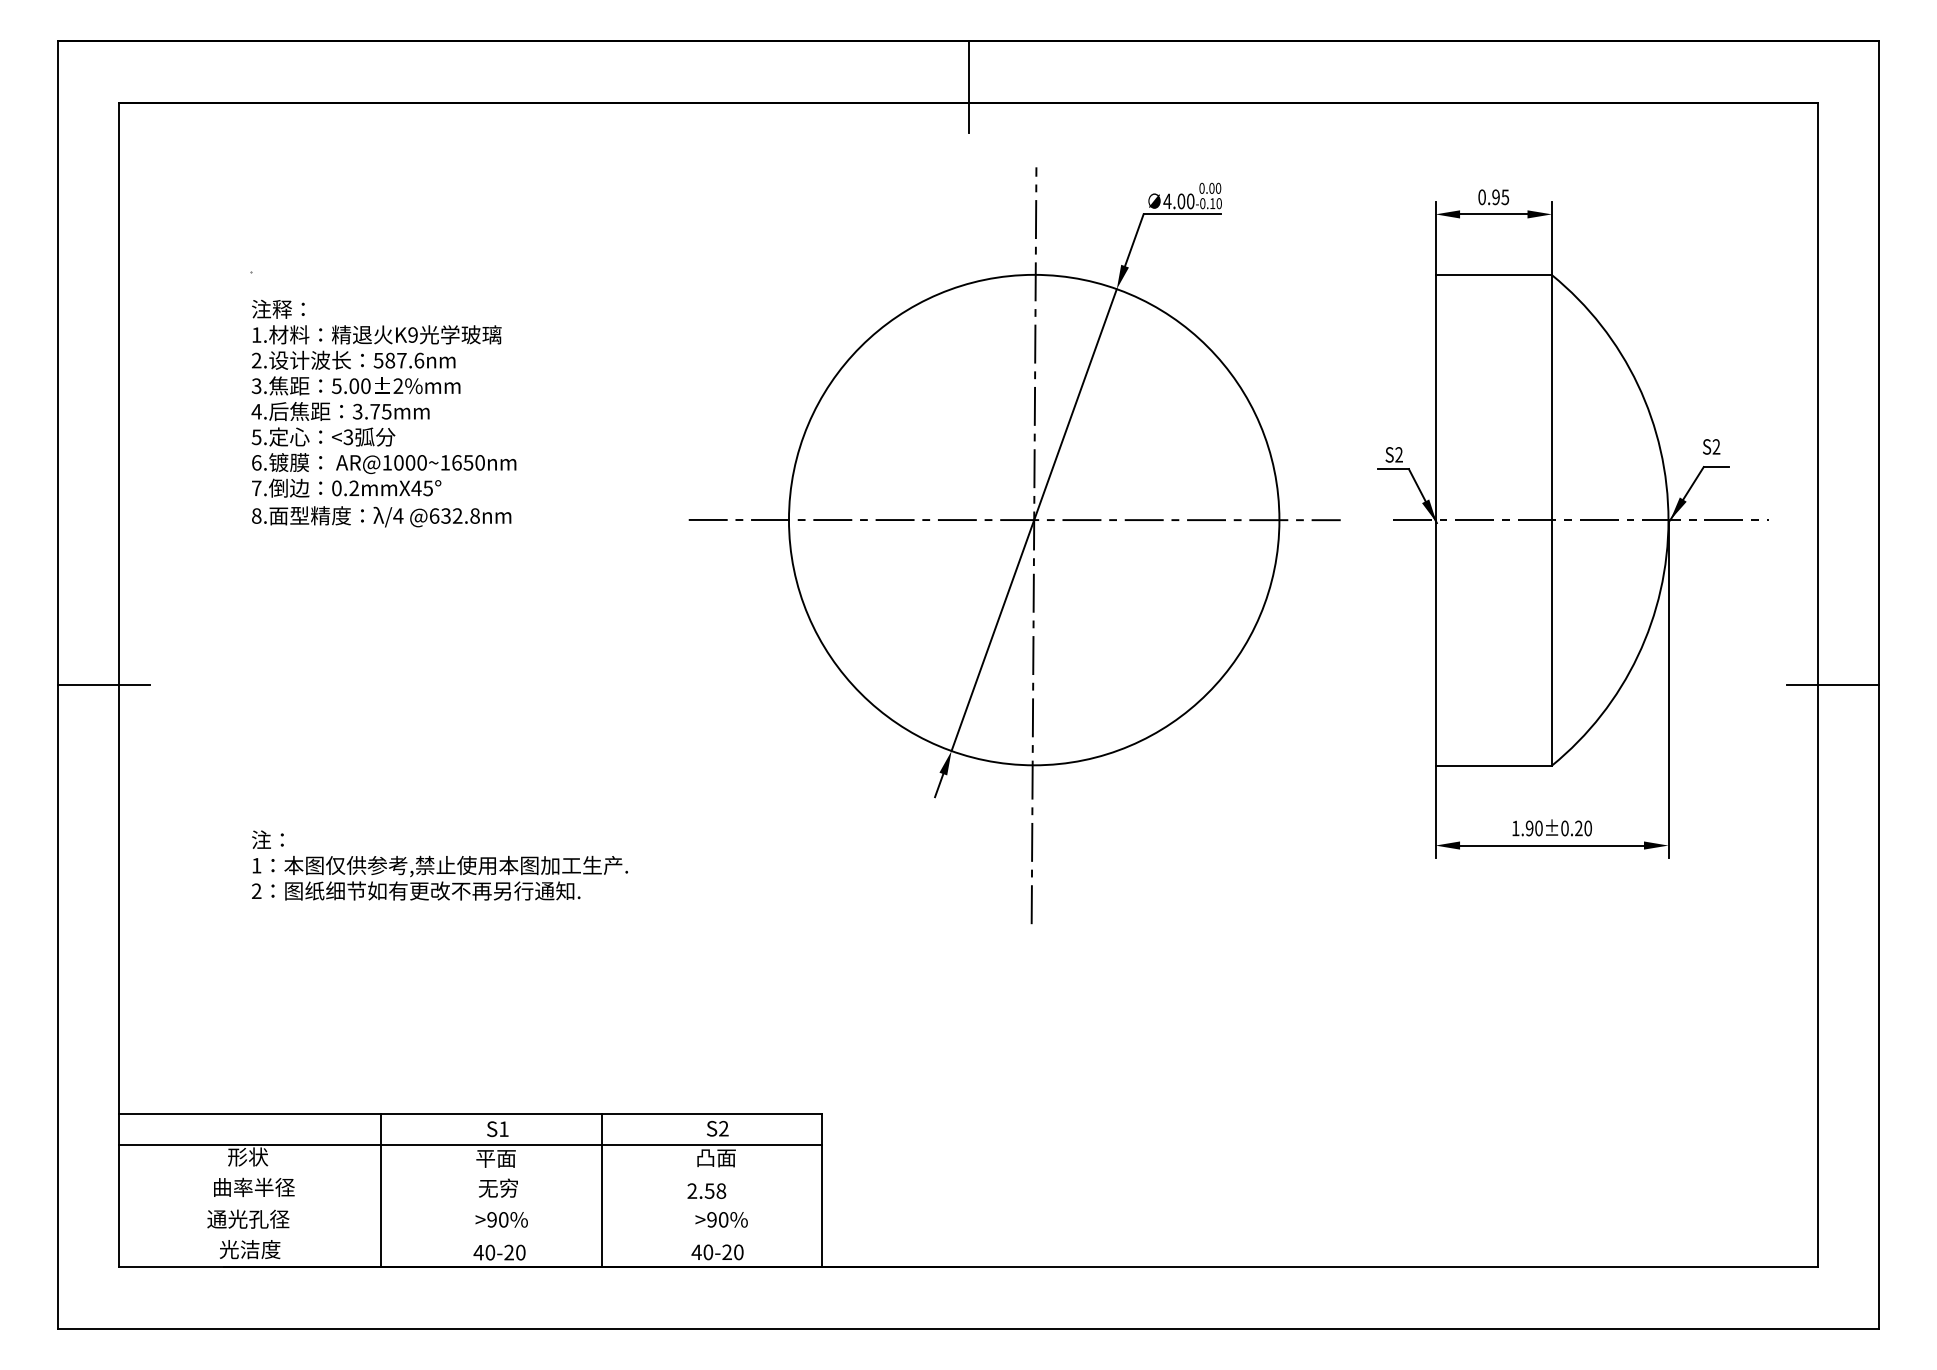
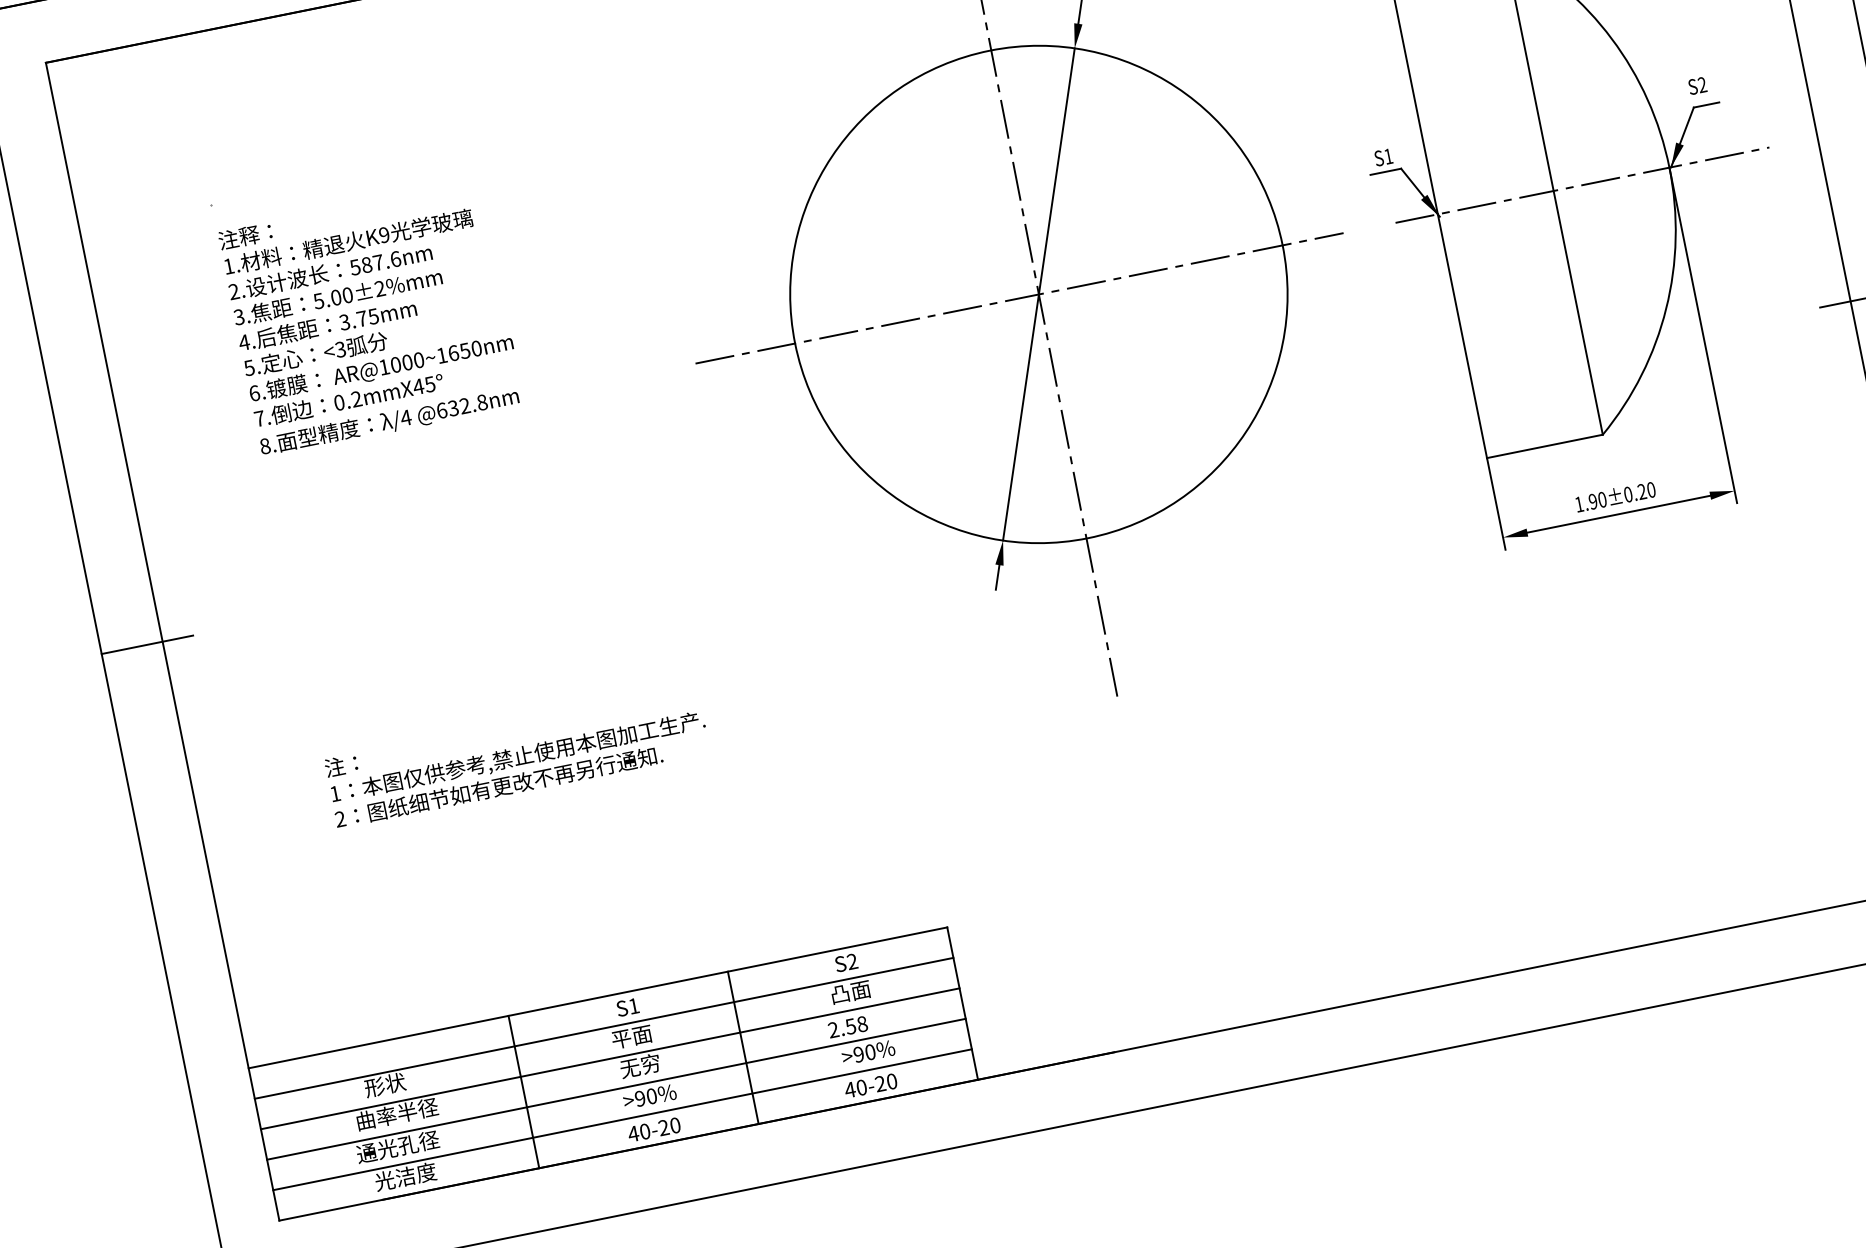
text: (1398, 454) -> (1387, 156), S2 -> S1
line: (470, 1175) -> (609, 1058), added
line: (470, 1206) -> (616, 1089), added
line: (470, 1236) -> (622, 1119), added

